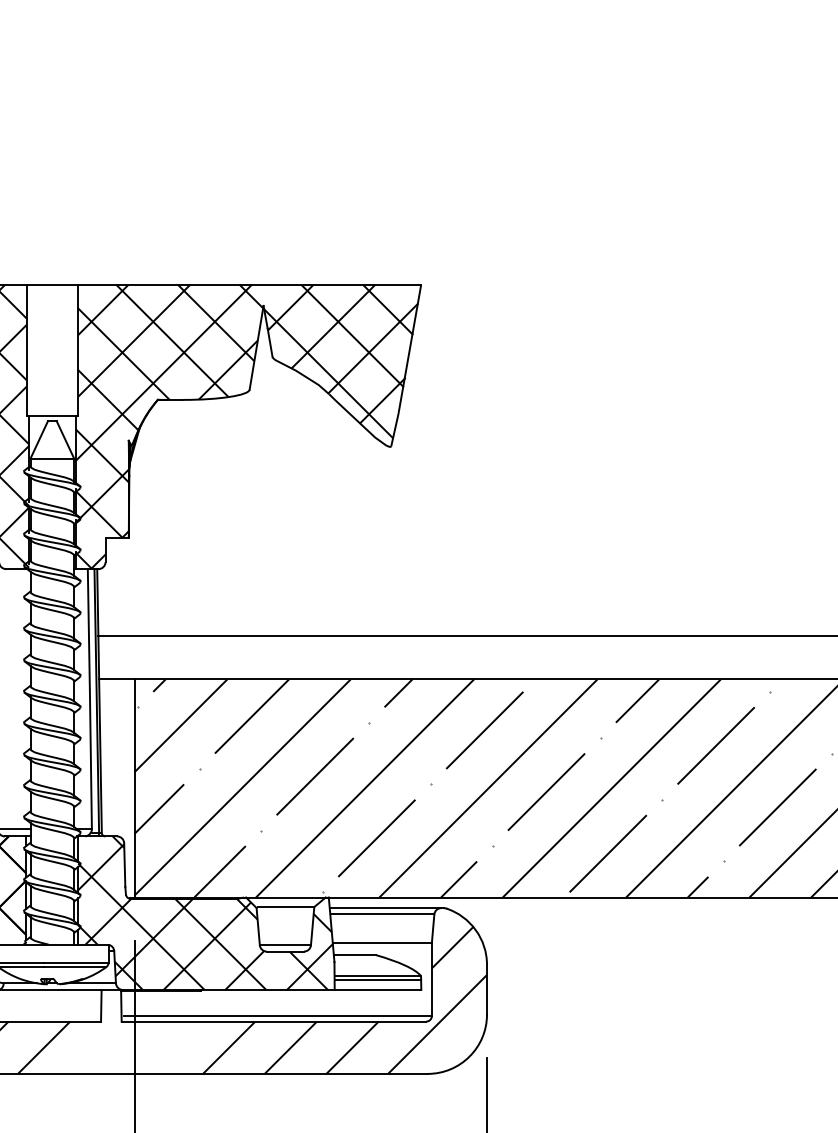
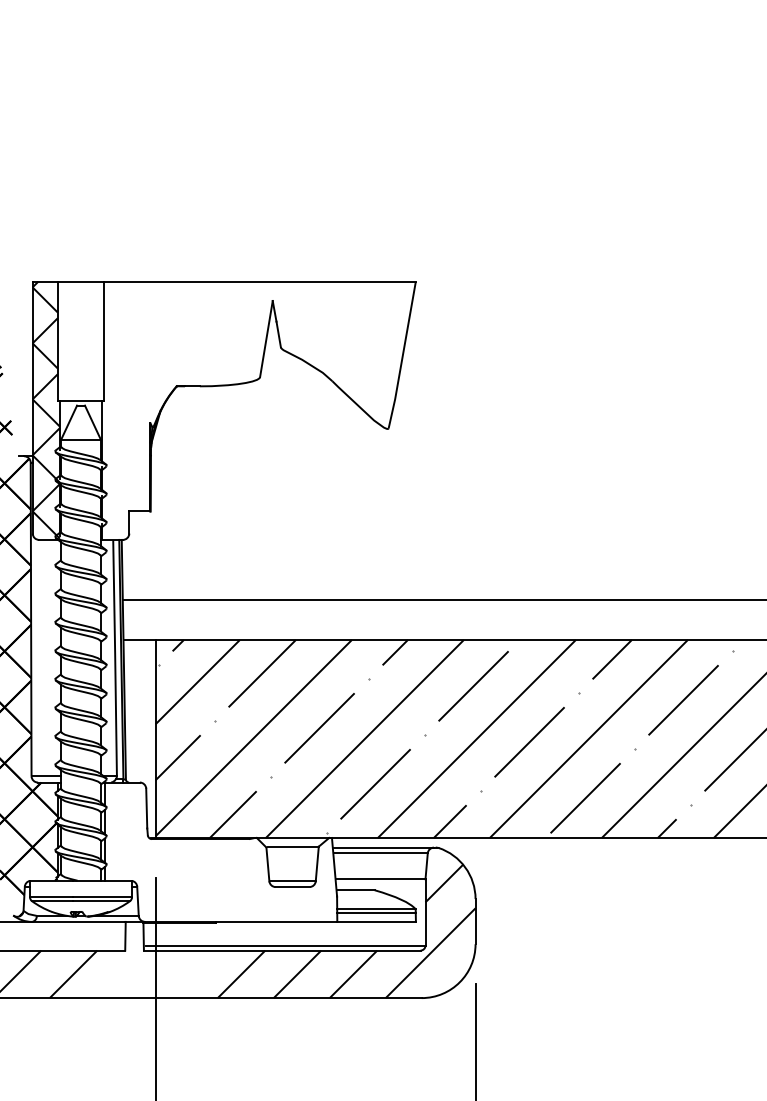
hatch: (246, 426) -> (257, 410), removed
hatch: (204, 912) -> (219, 851), removed

